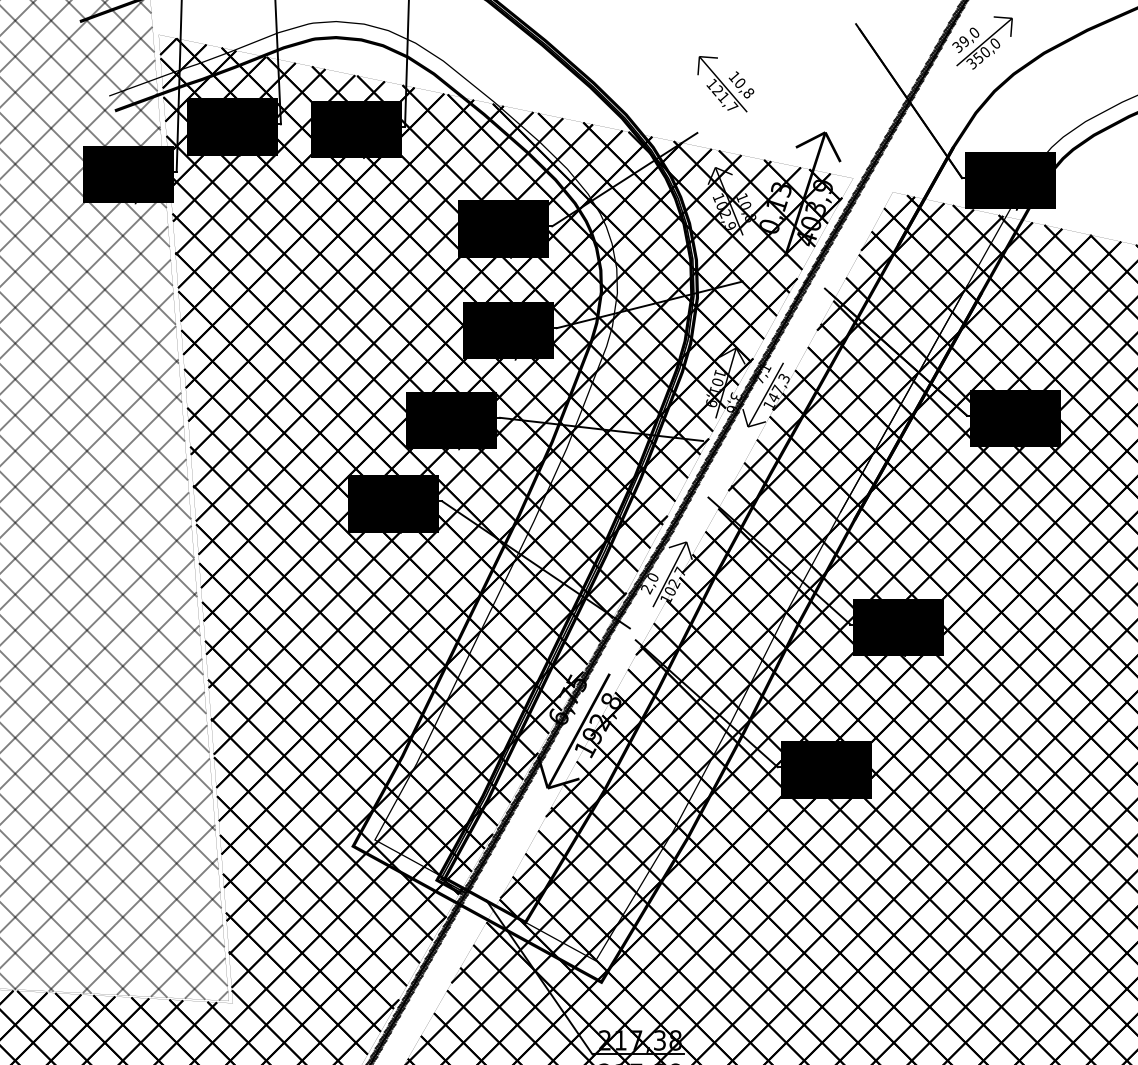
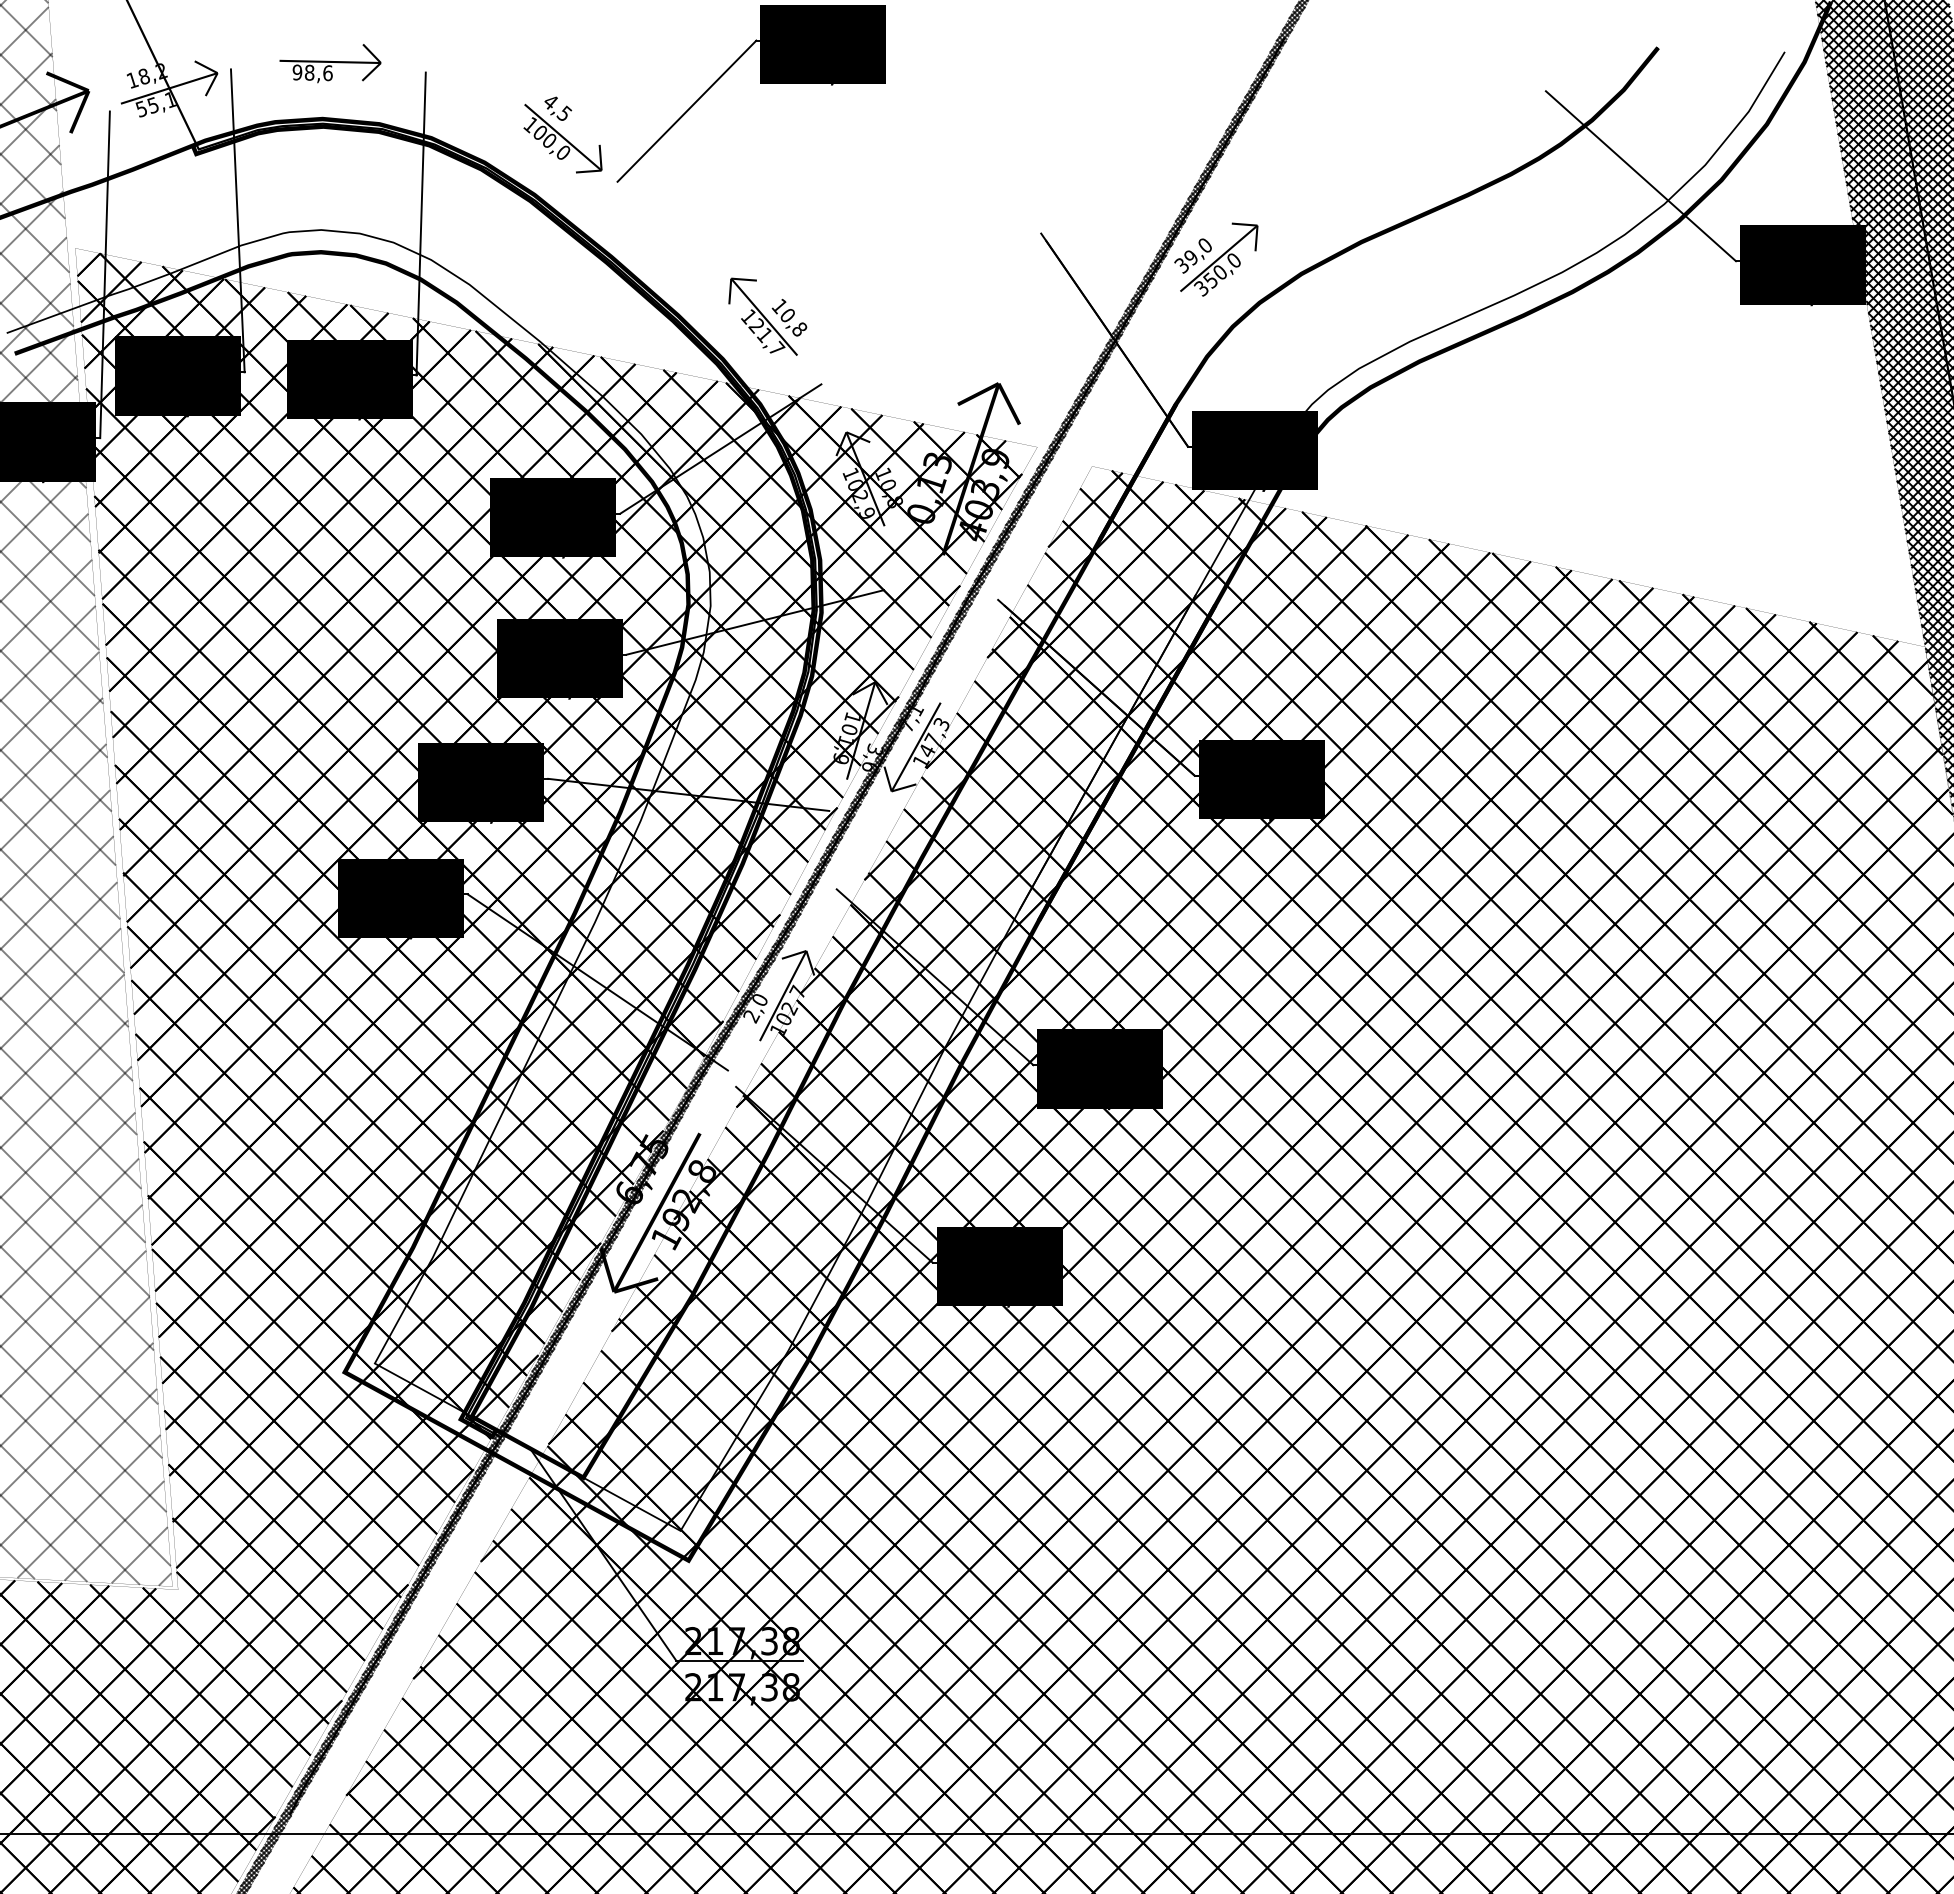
text: (725, 84) -> (767, 316), moved

